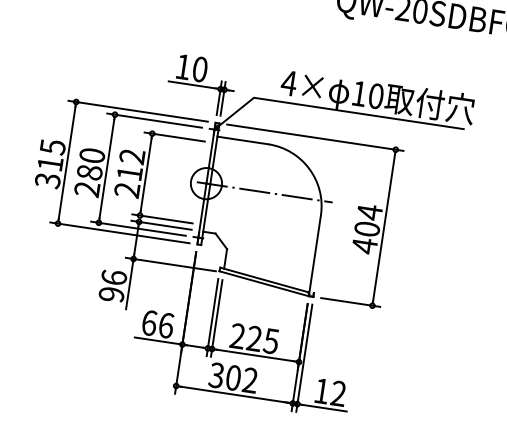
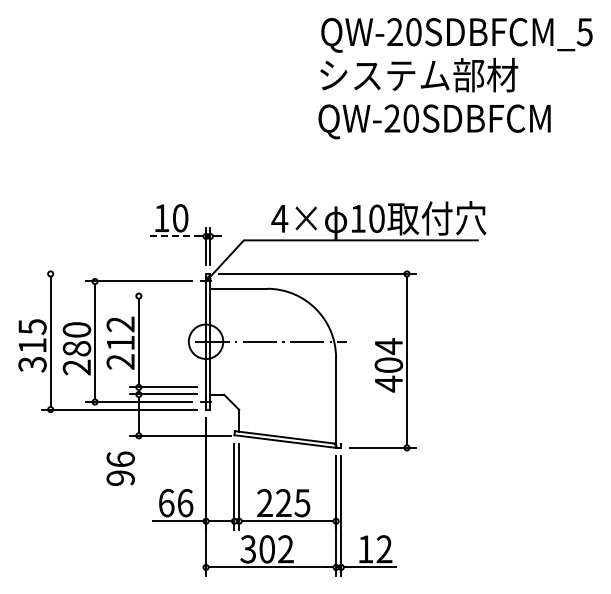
line: (192, 85) -> (174, 236), solid -> dashed
line: (137, 110) -> (119, 273), removed
line: (174, 137) -> (163, 296), removed
line: (129, 283) -> (138, 463), removed

